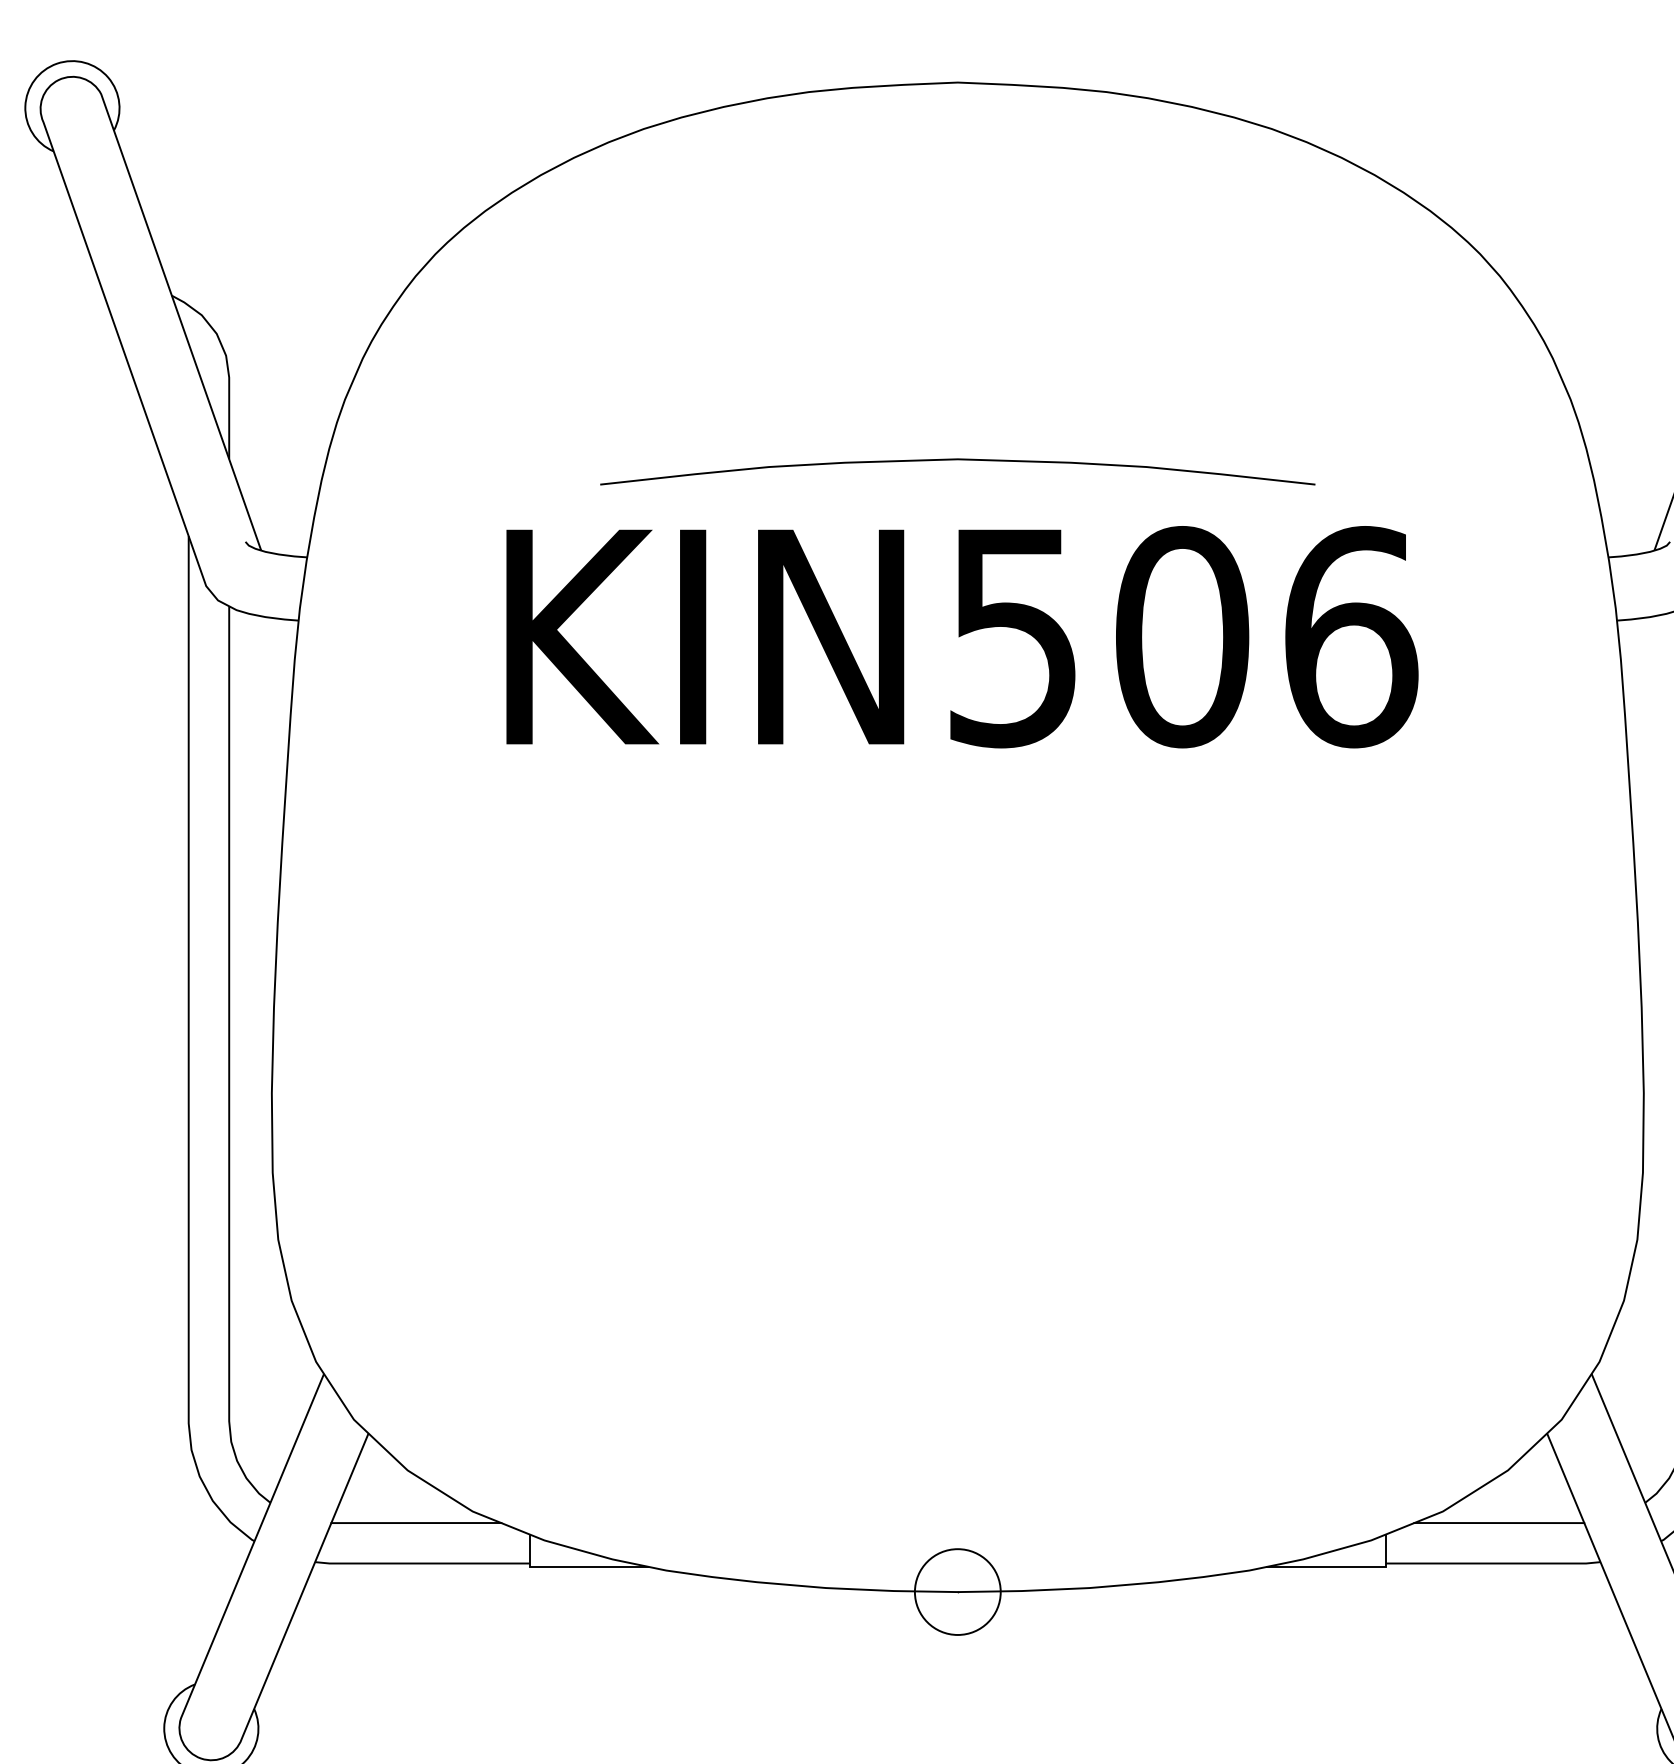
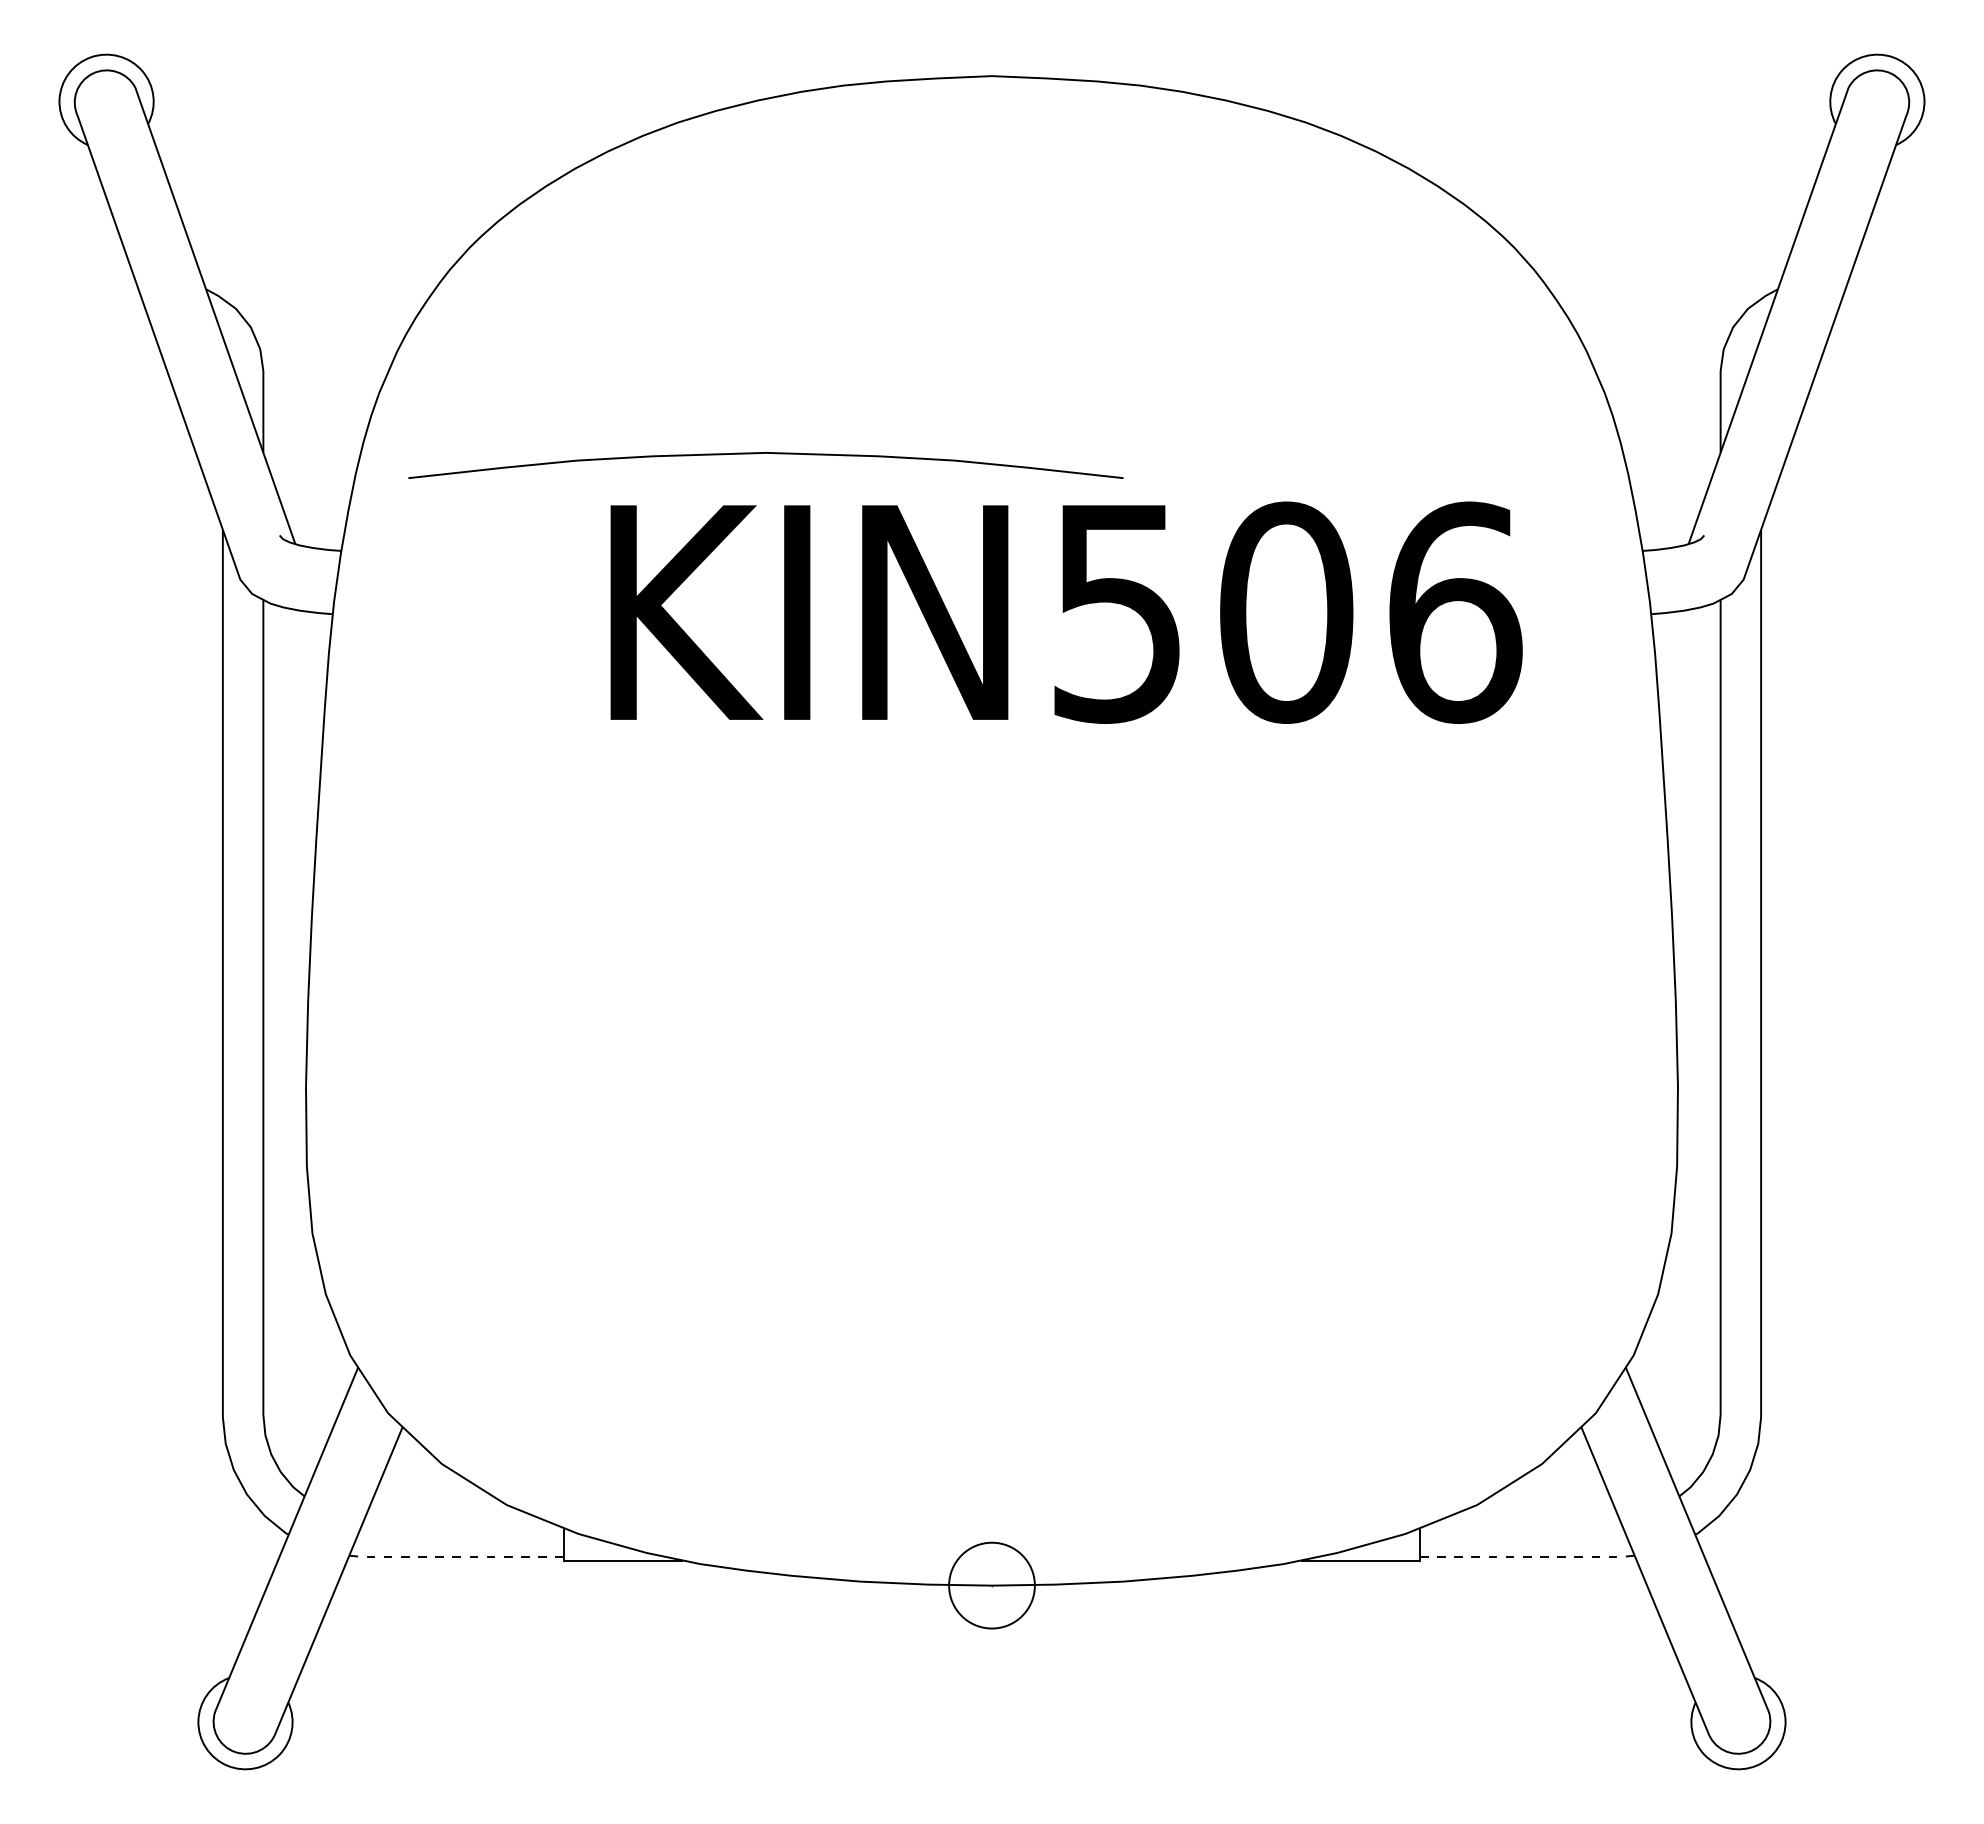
curve: (957, 459) -> (765, 453), moved
text: (962, 636) -> (1066, 612), moved
line: (416, 1522) -> (450, 1516), removed
line: (1499, 1522) -> (1533, 1516), removed
line: (421, 1563) -> (455, 1557), solid -> dashed
line: (1494, 1563) -> (1528, 1557), solid -> dashed

